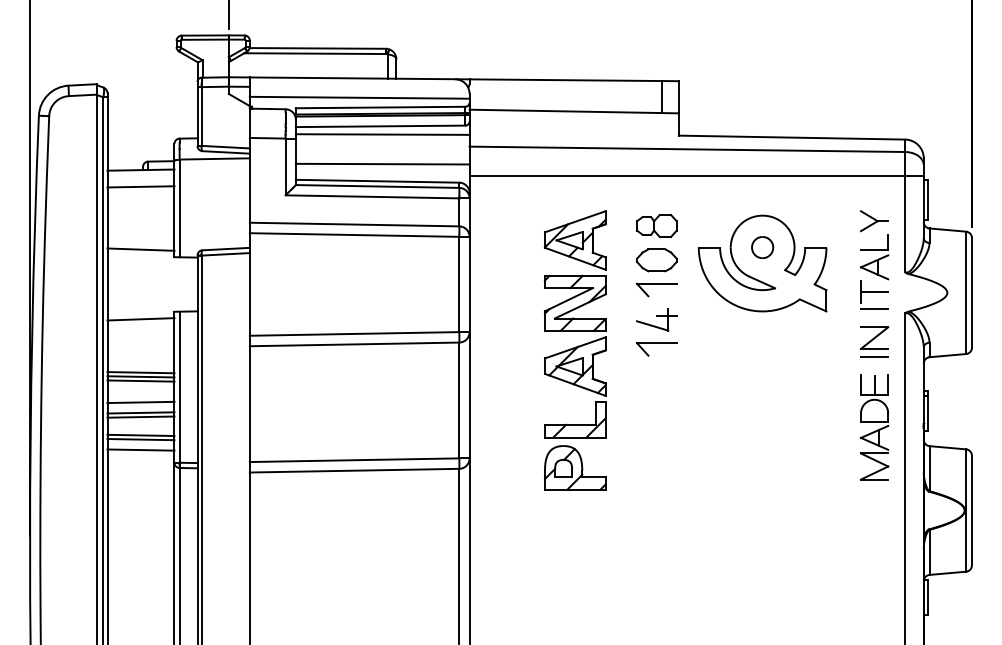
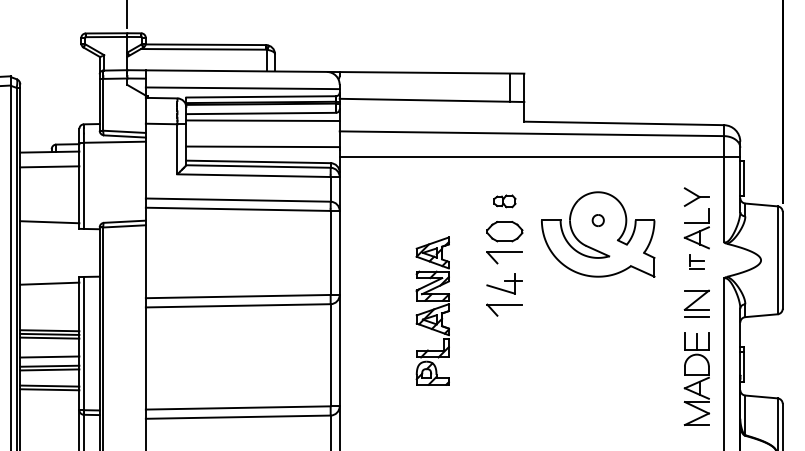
part: (656, 225) -> (504, 200), size x0.6
part: (762, 247) -> (598, 220), size x0.6
part: (874, 294) -> (696, 261), size x0.6
part: (574, 350) -> (432, 311), size x0.6
line: (140, 449) -> (49, 398), removed

